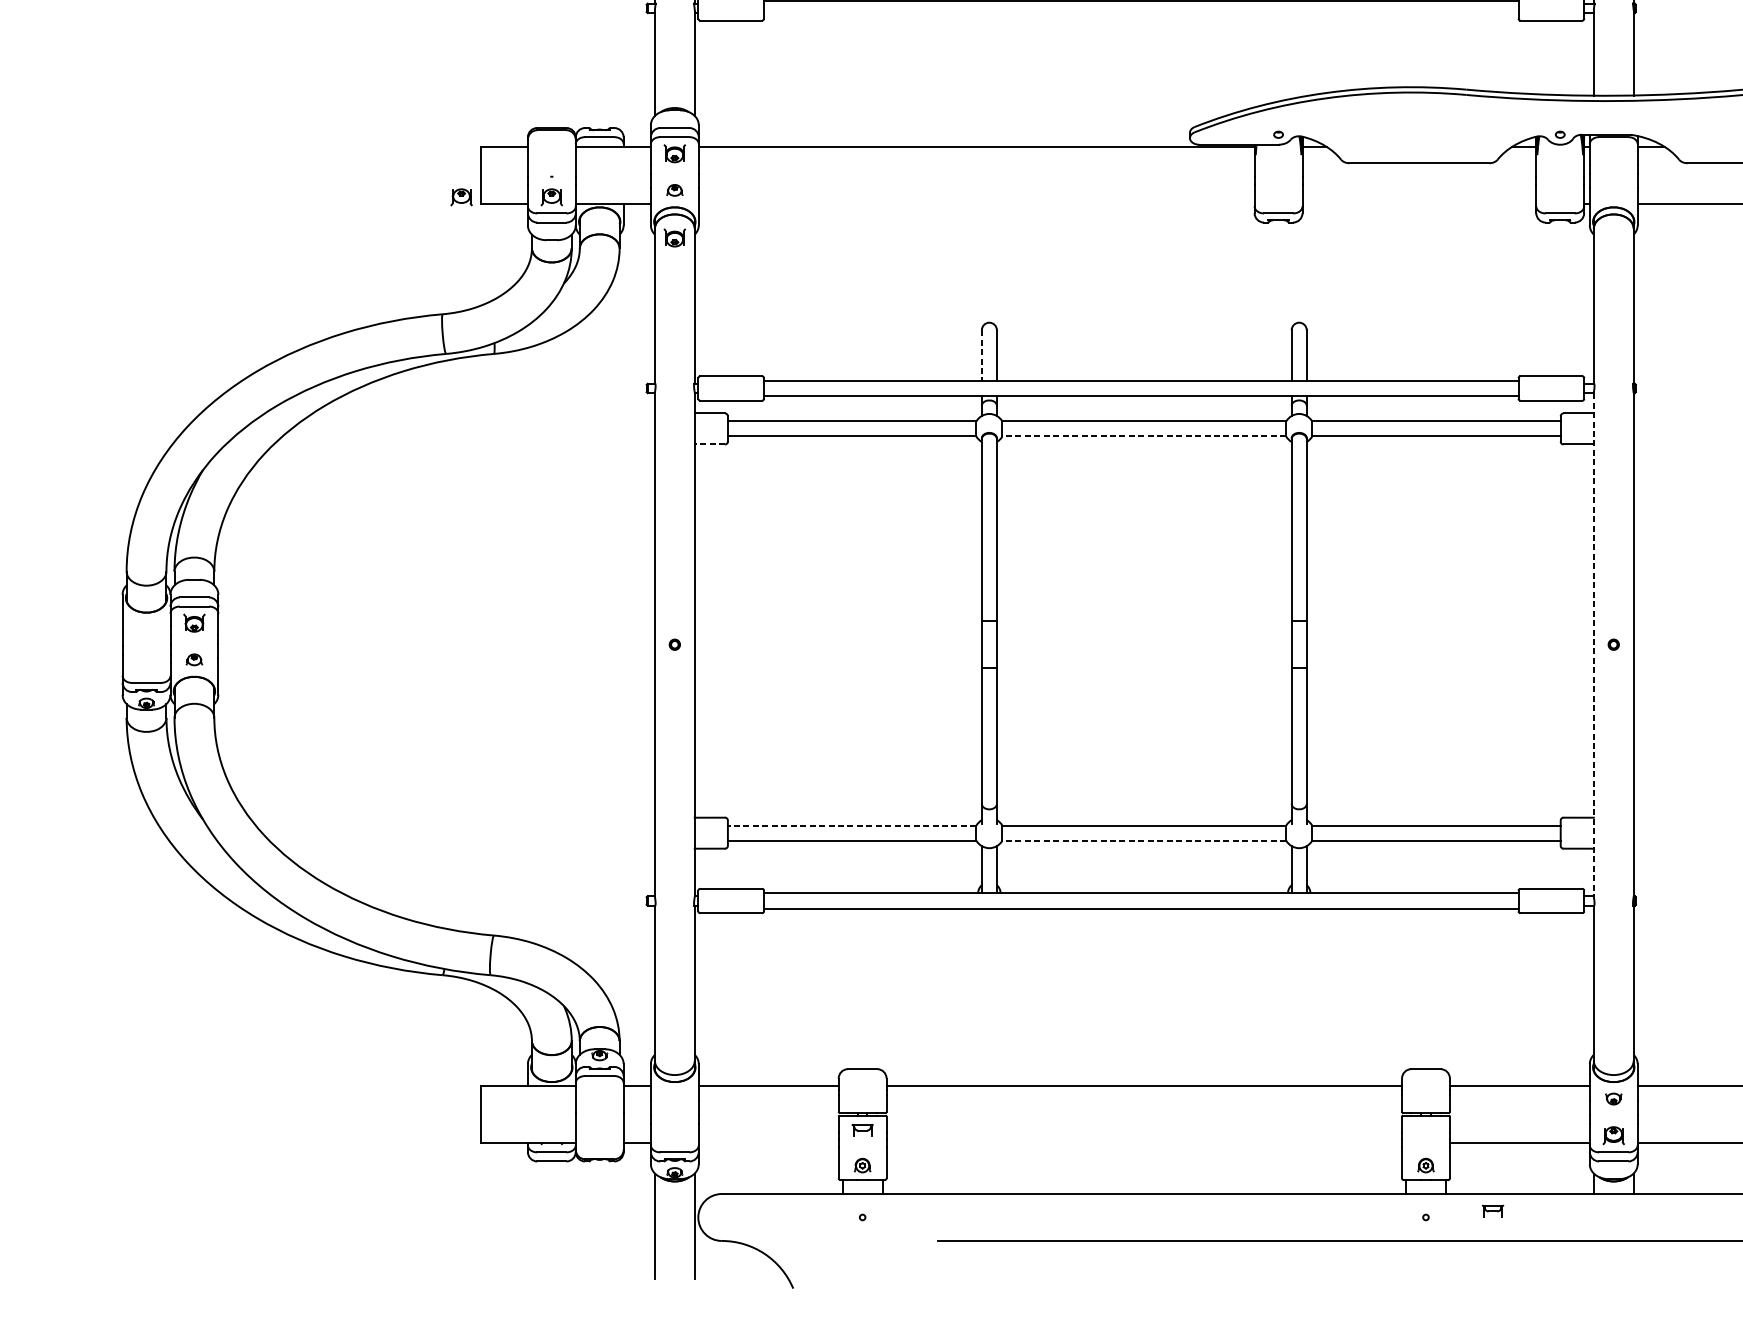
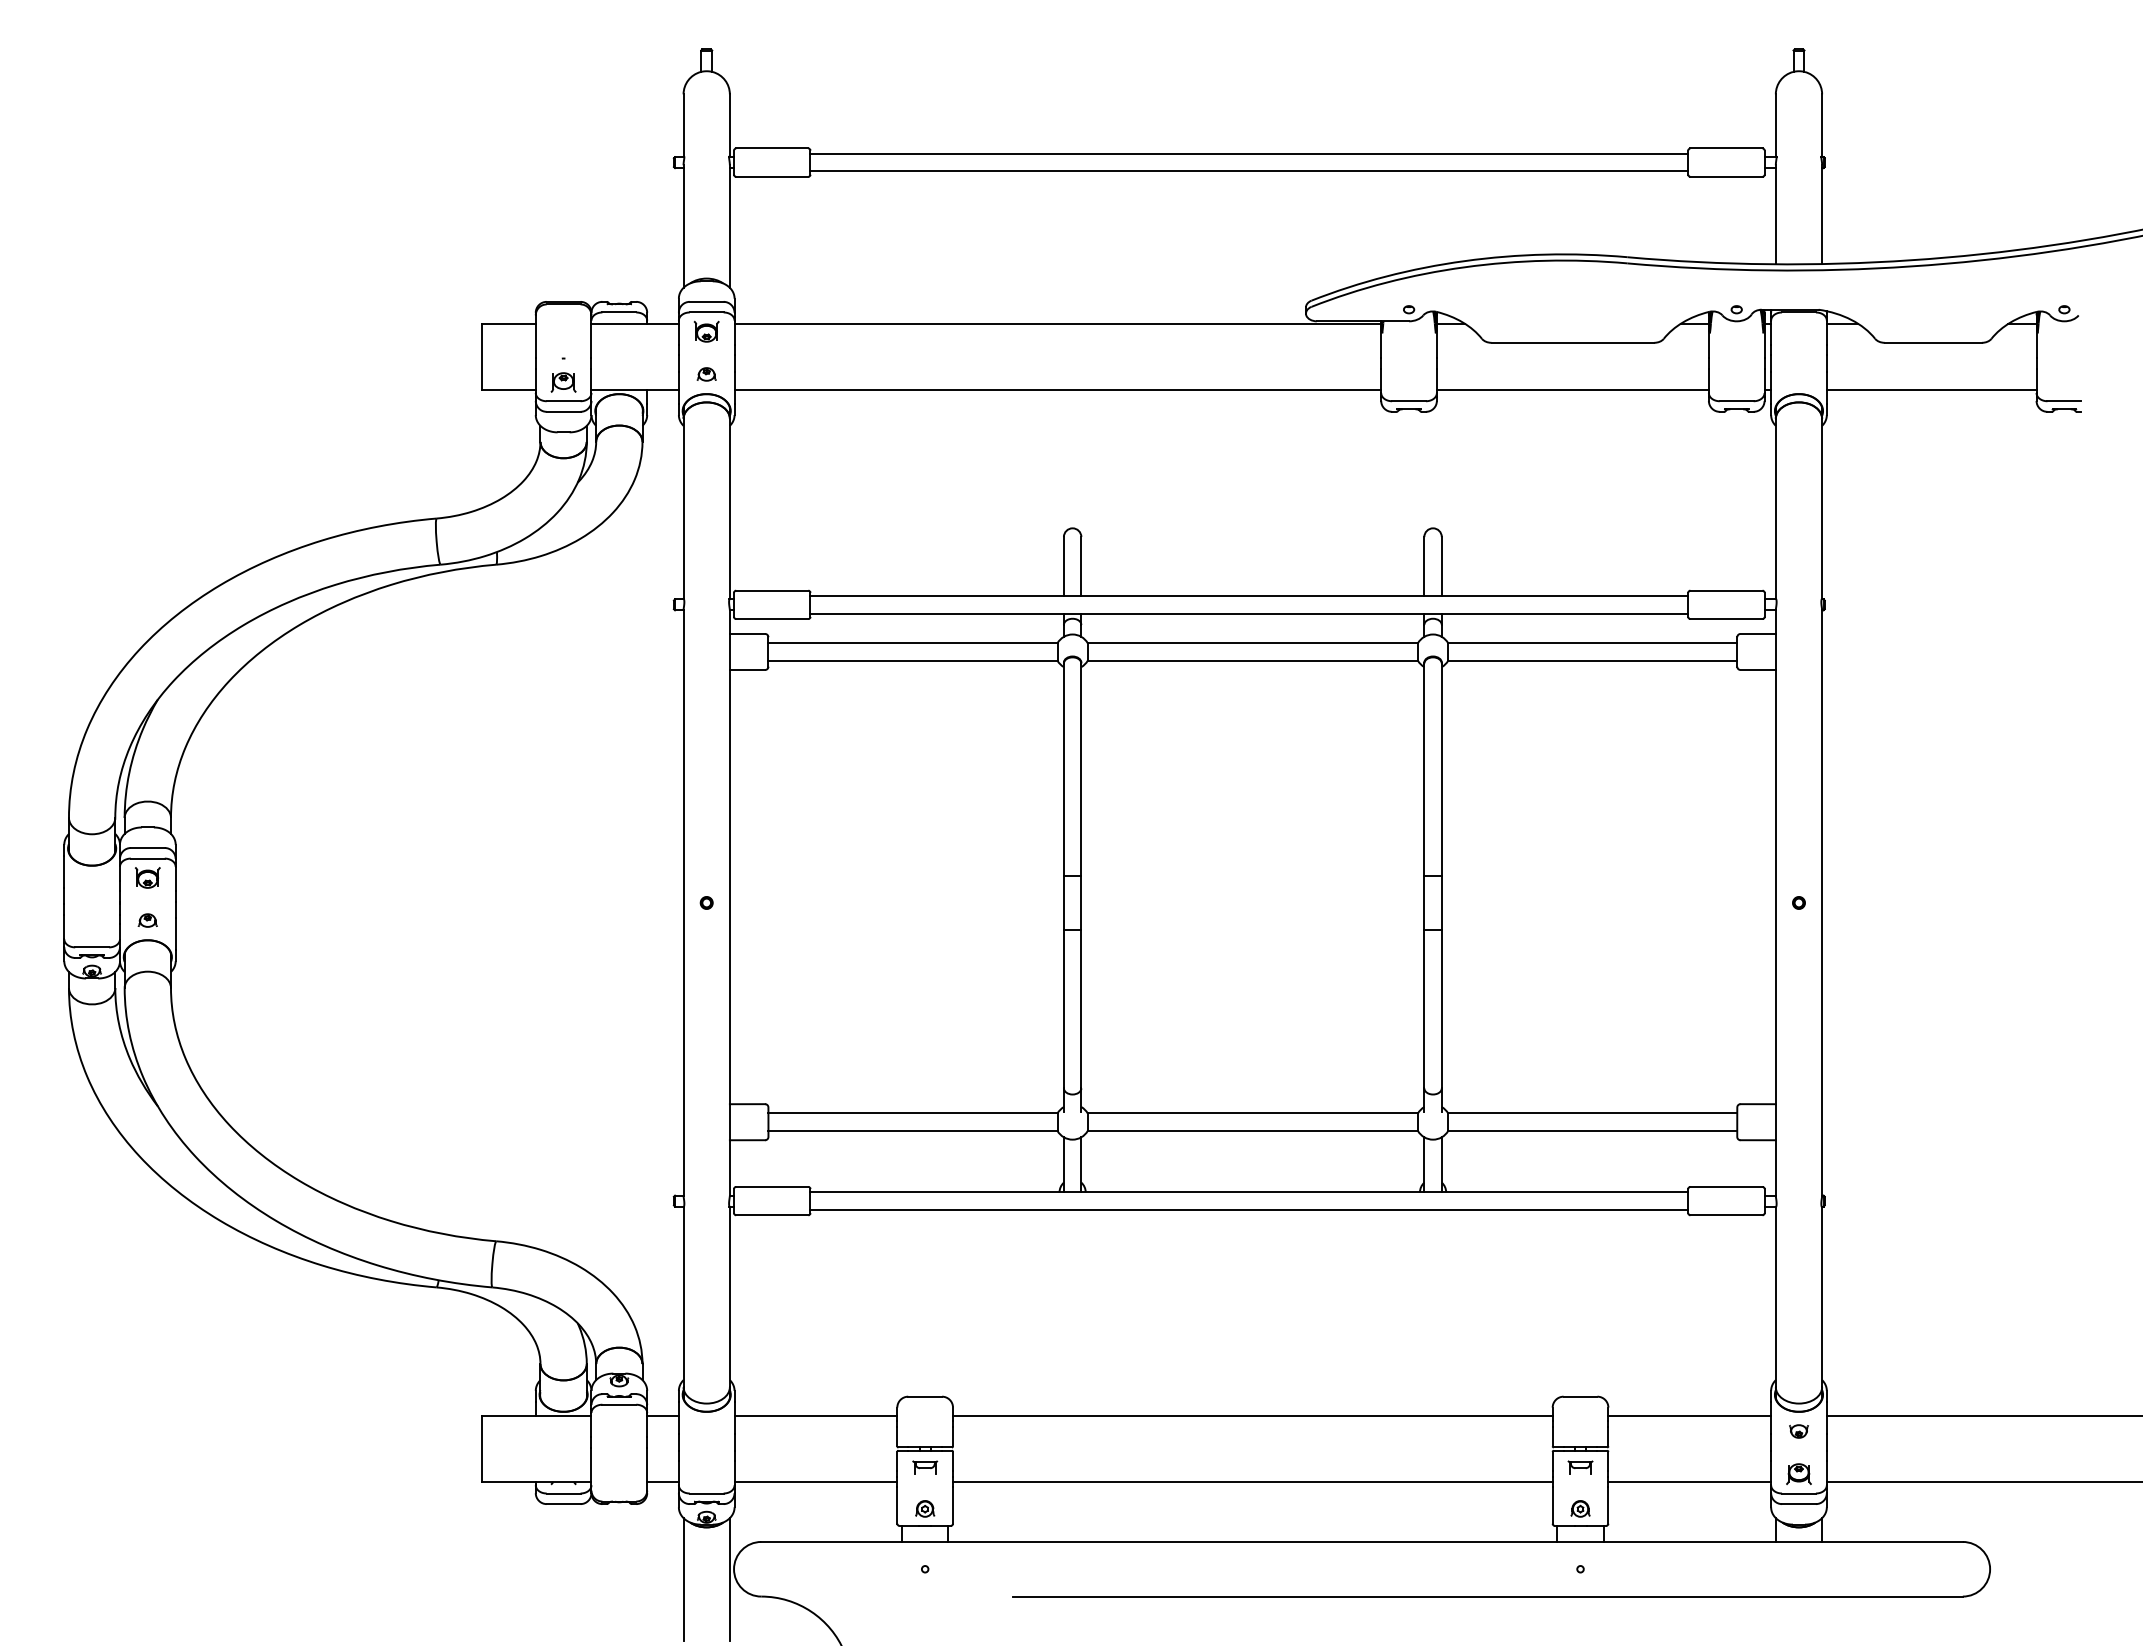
line: (1141, 15) -> (1249, 171), added
part: (461, 197) -> (458, 382), removed
line: (976, 203) -> (1057, 389), added
line: (1419, 203) -> (1572, 389), added
part: (674, 237) -> (706, 429), removed
line: (981, 355) -> (1063, 566), dashed -> solid
line: (1144, 436) -> (1252, 660), dashed -> solid
line: (709, 444) -> (747, 670), dashed -> solid
line: (1593, 644) -> (1775, 902), dashed -> solid
line: (851, 825) -> (912, 1113), dashed -> solid
line: (1144, 840) -> (1252, 1130), dashed -> solid
line: (768, 1142) -> (815, 1482), added
line: (1144, 1142) -> (1252, 1482), added
part: (1492, 1210) -> (1580, 1467), moved

